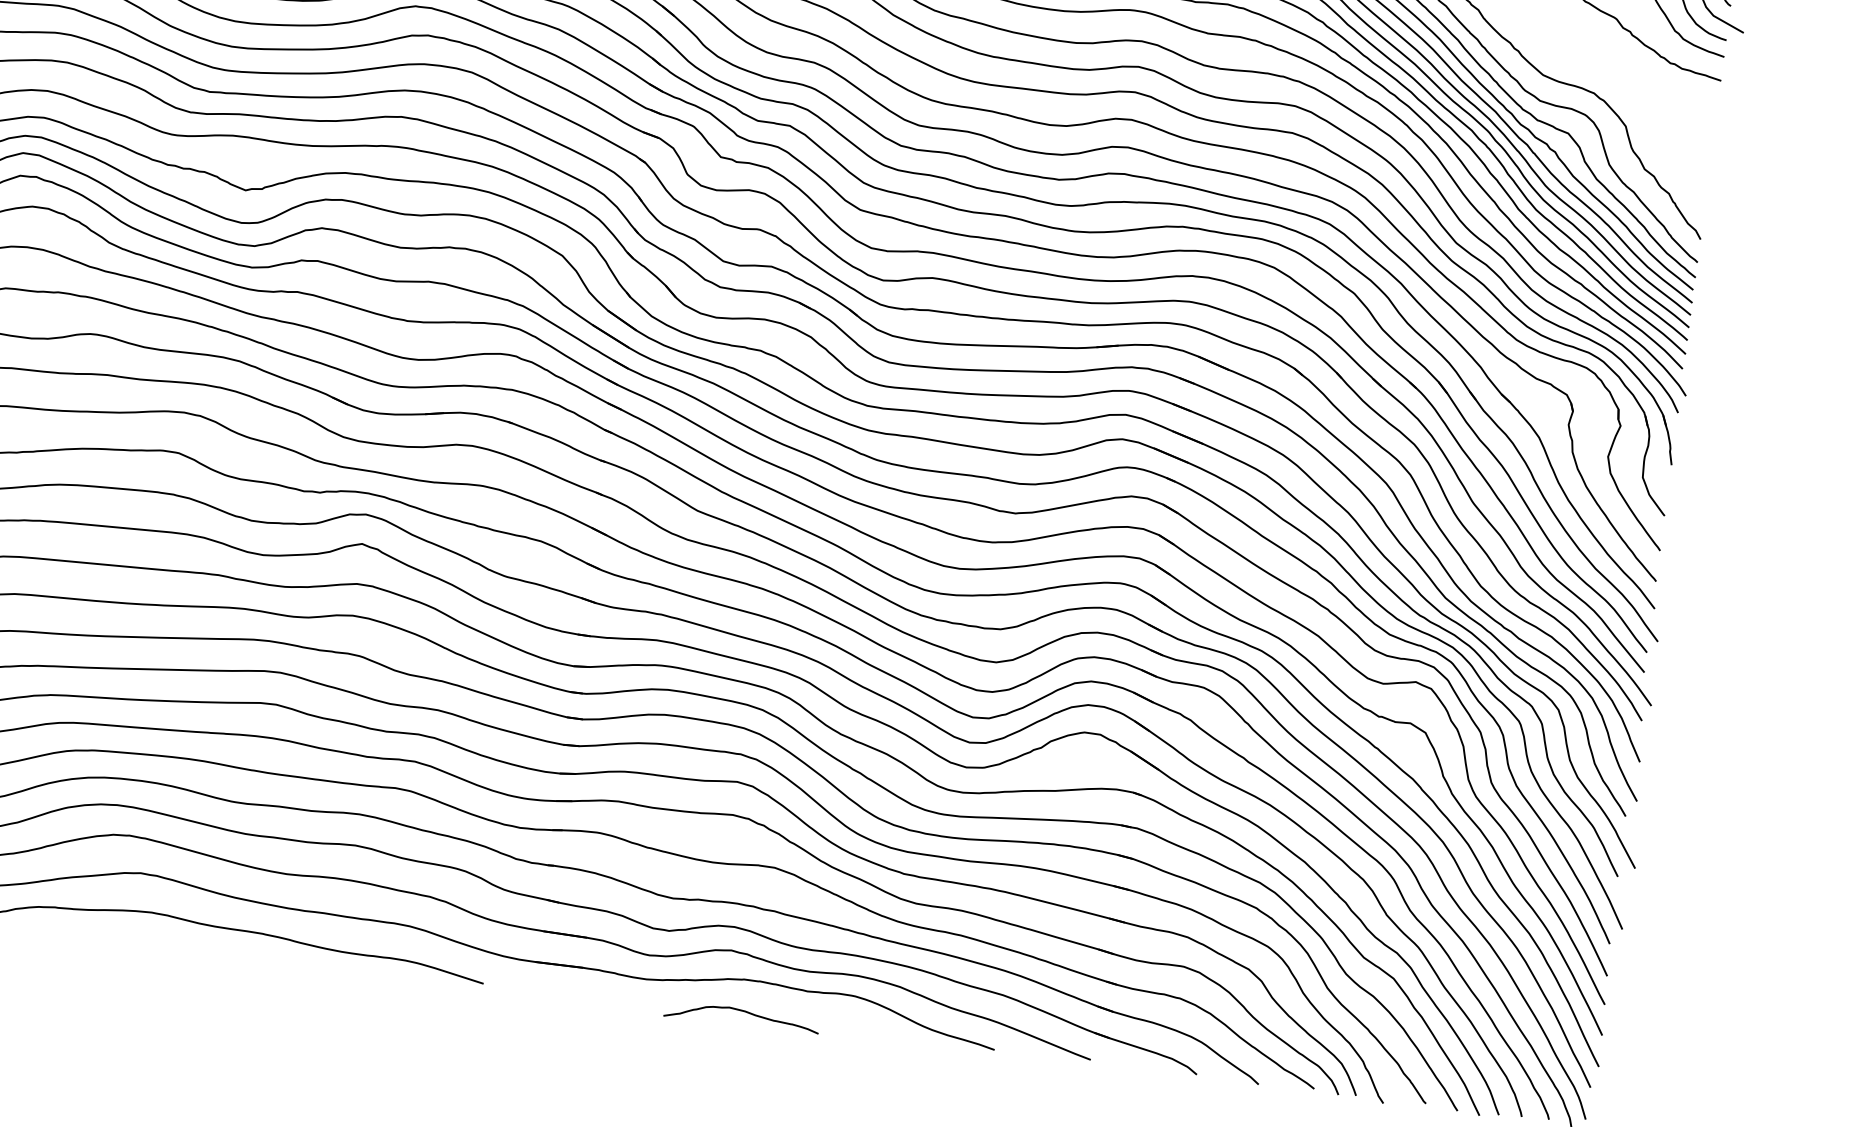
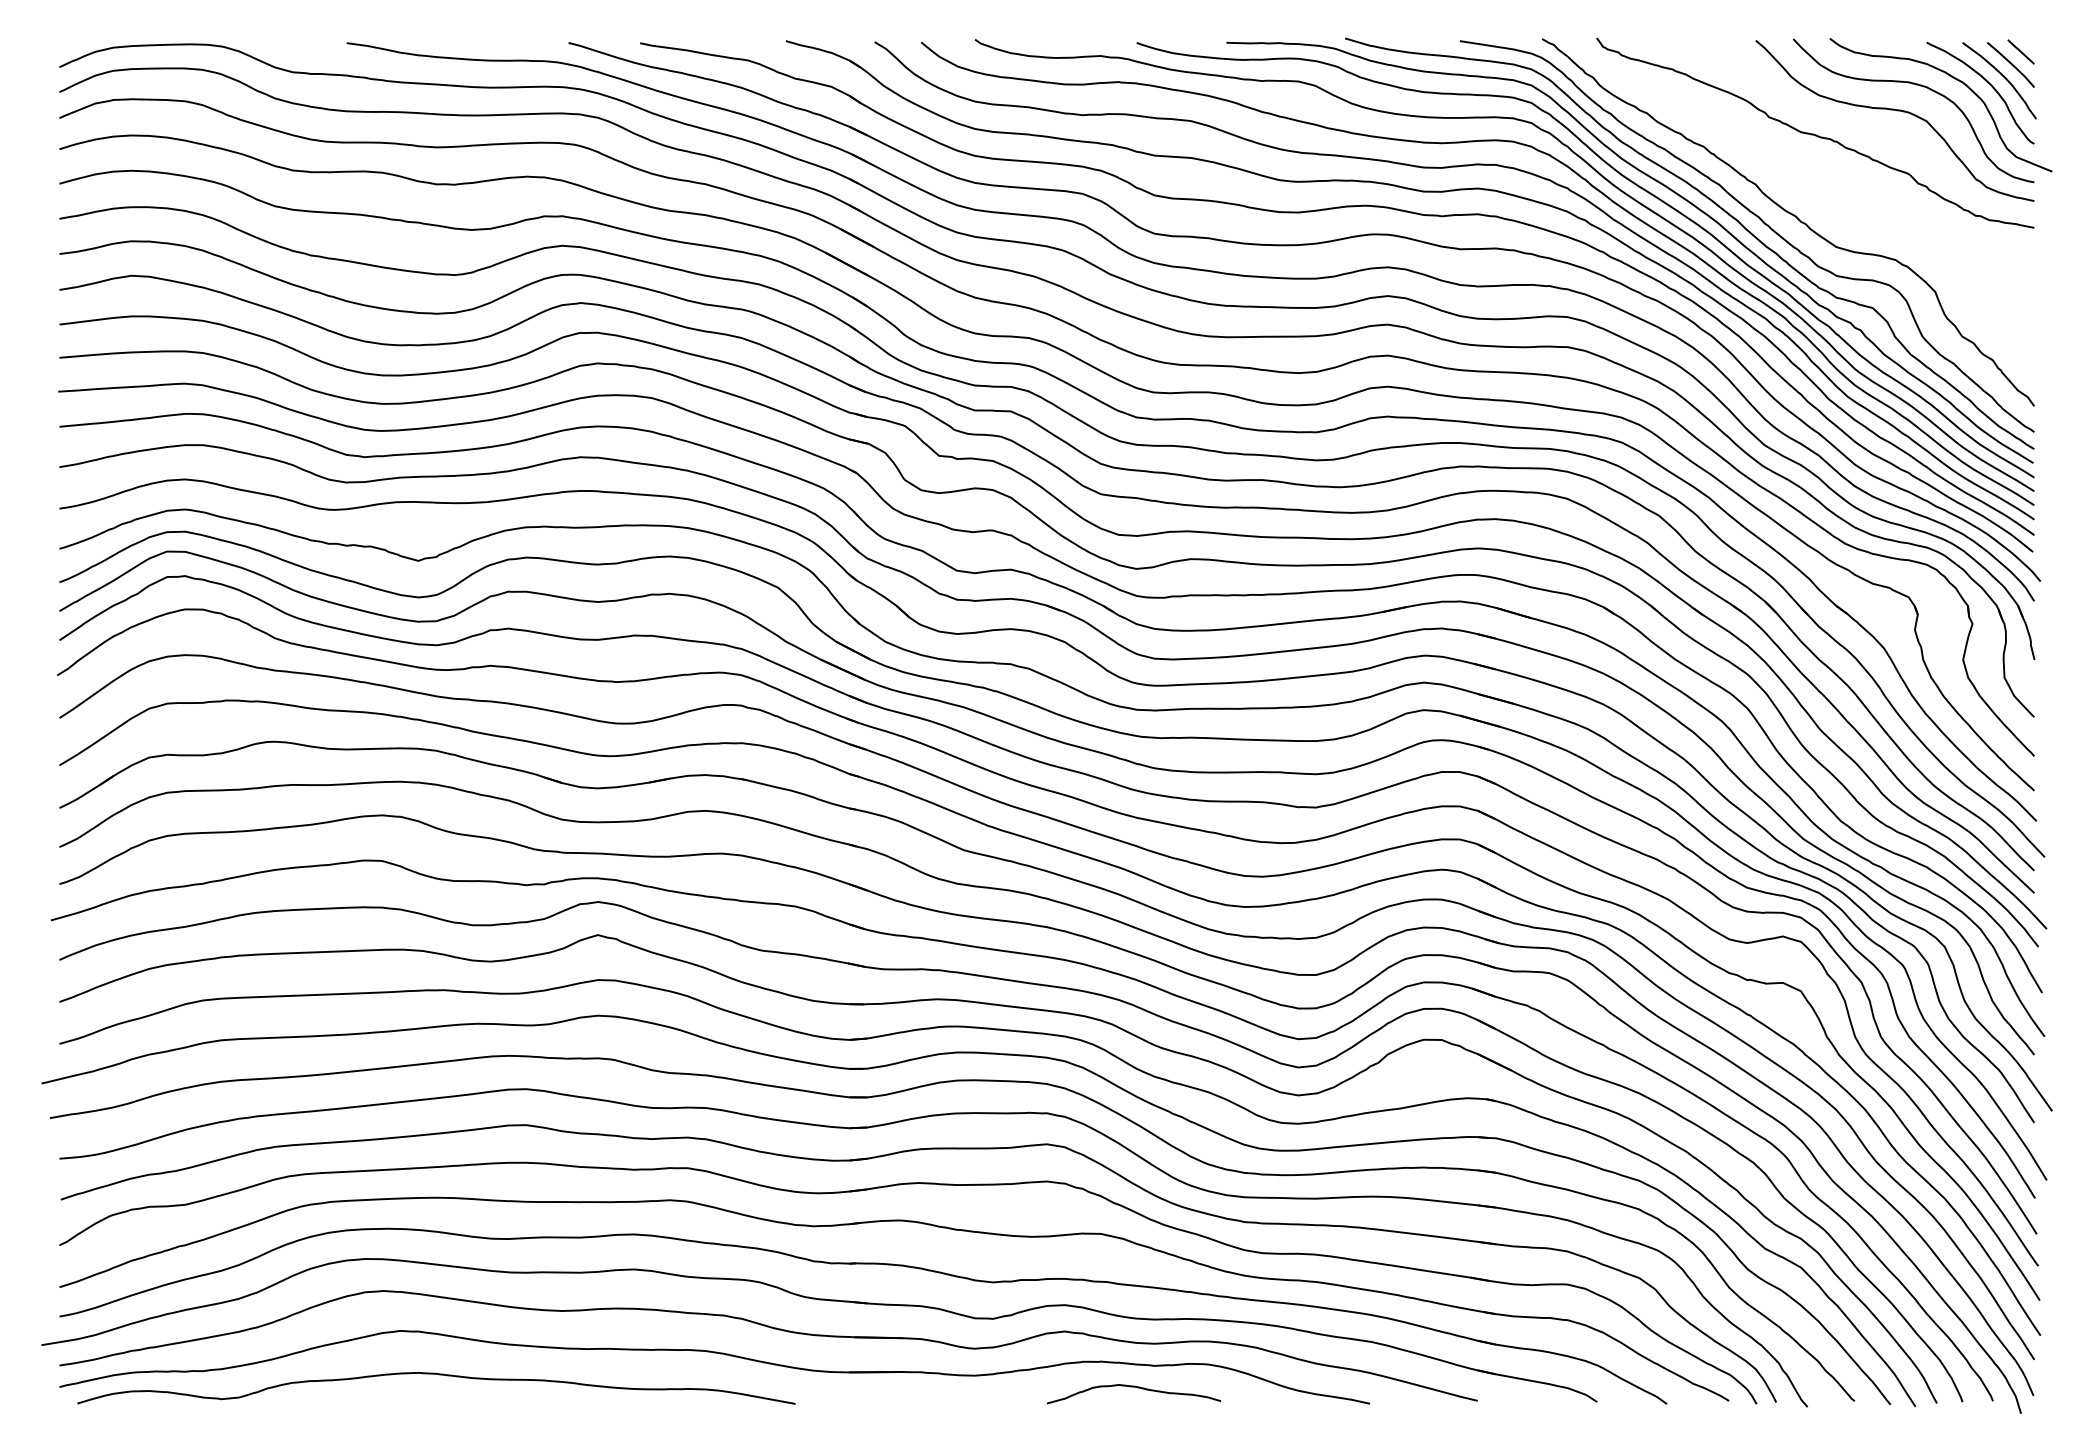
curve: (745, 1012) -> (1137, 1388), moved

